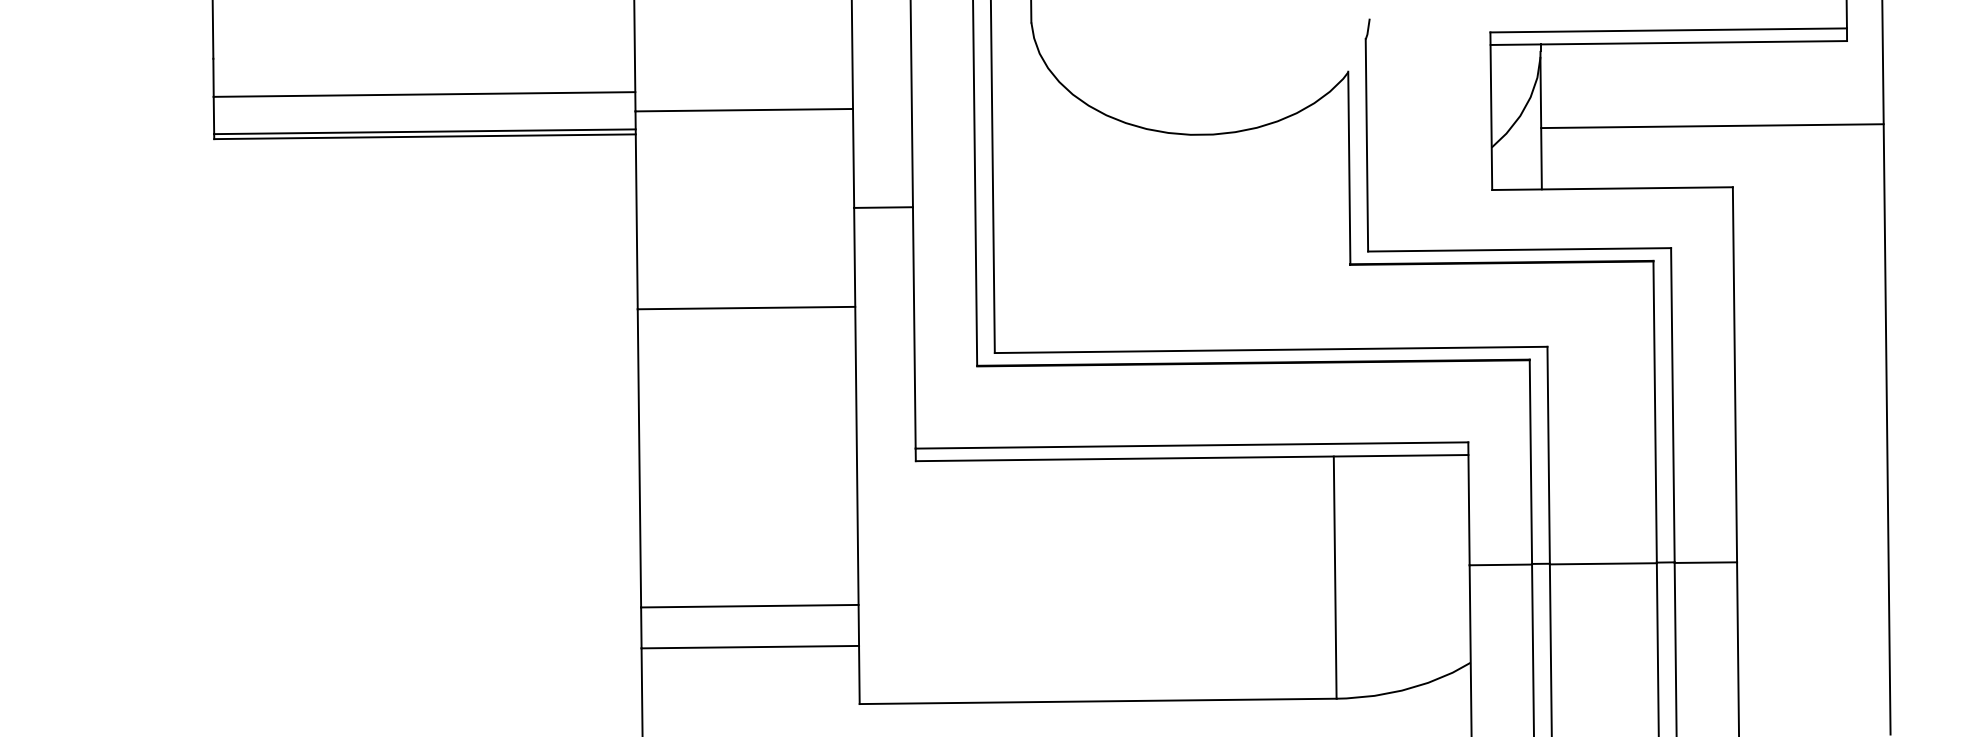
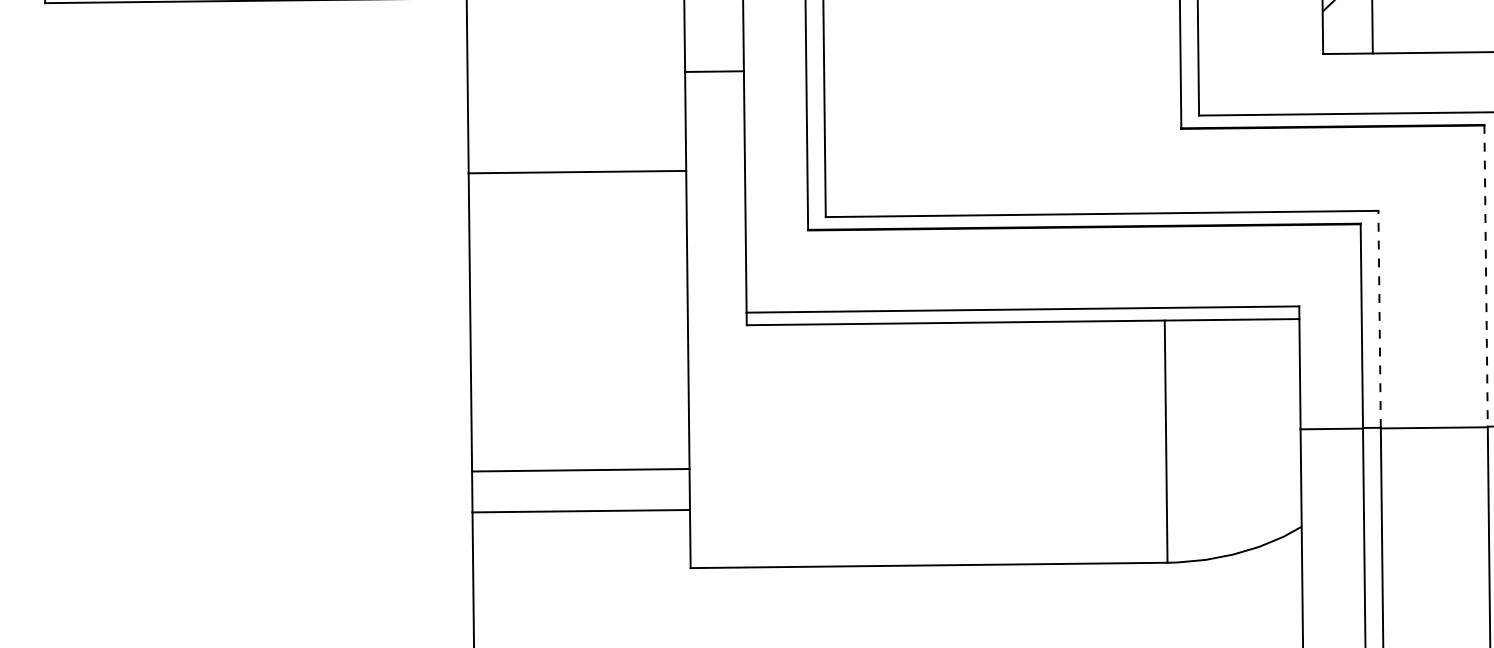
line: (1655, 411) -> (1486, 275), solid -> dashed
line: (1548, 454) -> (1379, 318), solid -> dashed

